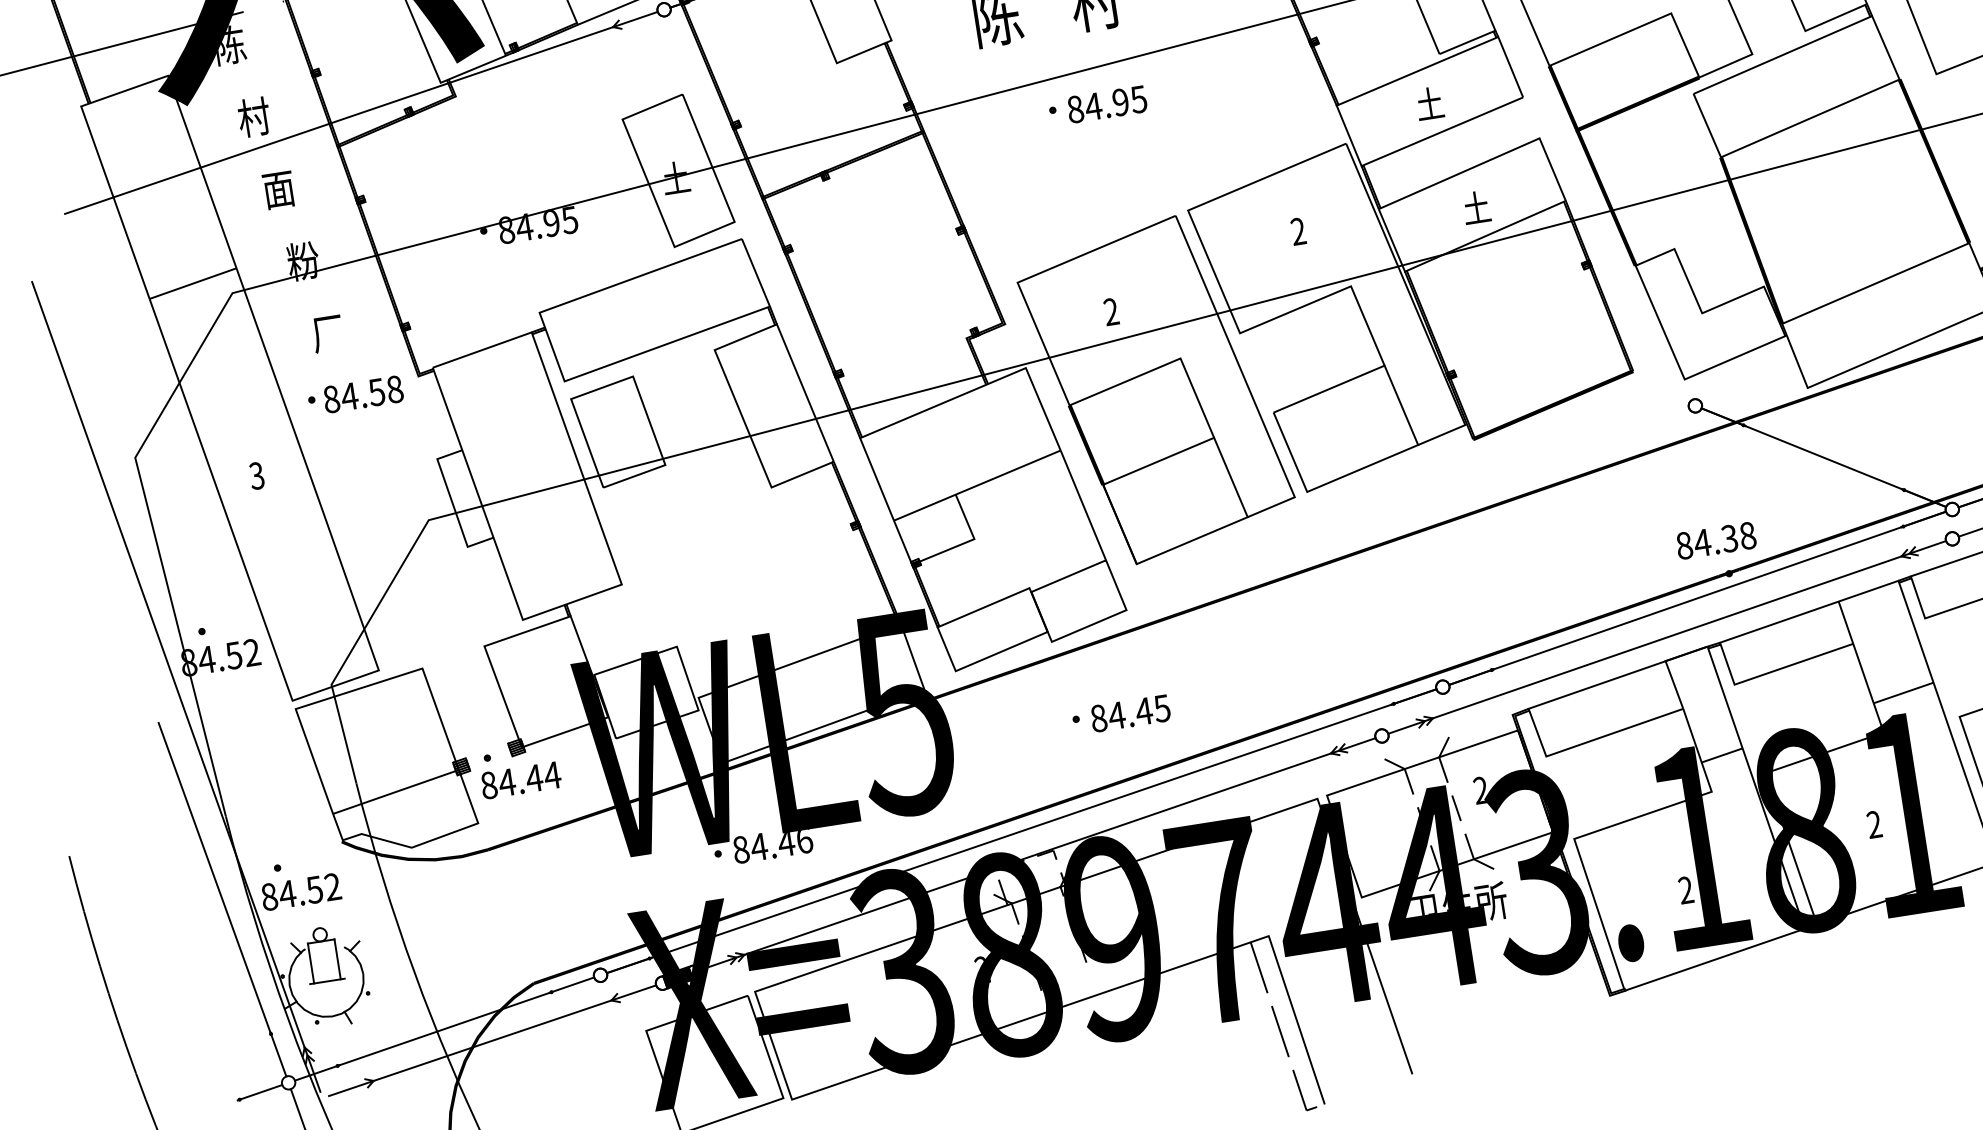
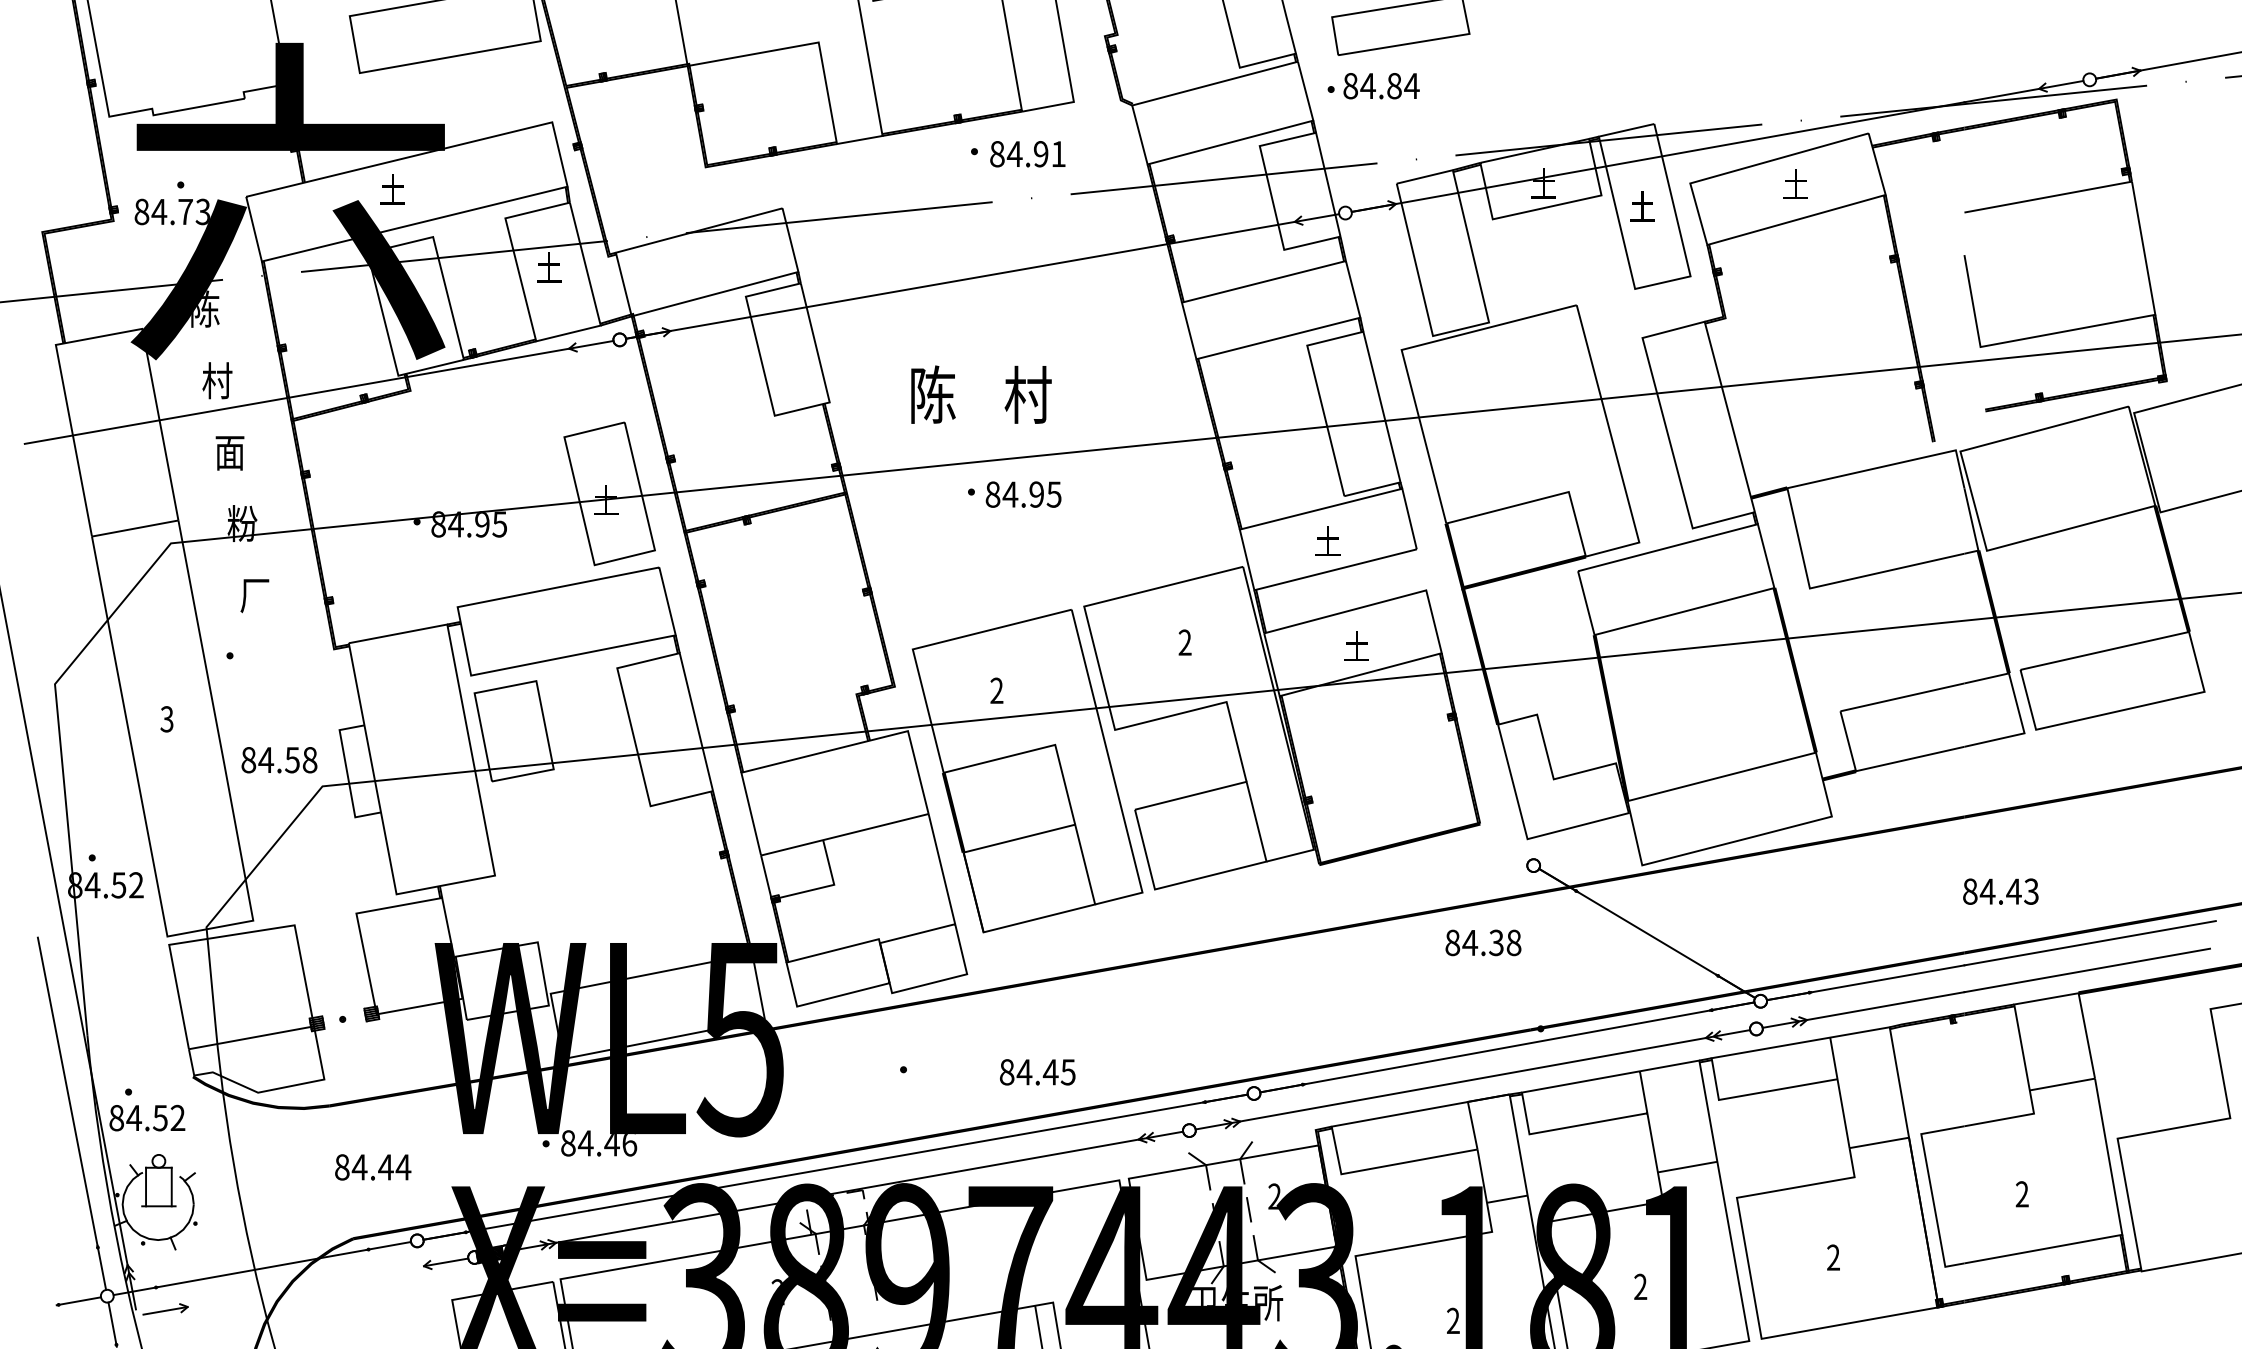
text: (363, 394) -> (279, 760), moved
text: (1716, 540) -> (1483, 942), moved
text: (1130, 713) -> (1037, 1072), moved
text: (521, 780) -> (373, 1167), moved
line: (492, 1040) -> (305, 1286), removed

